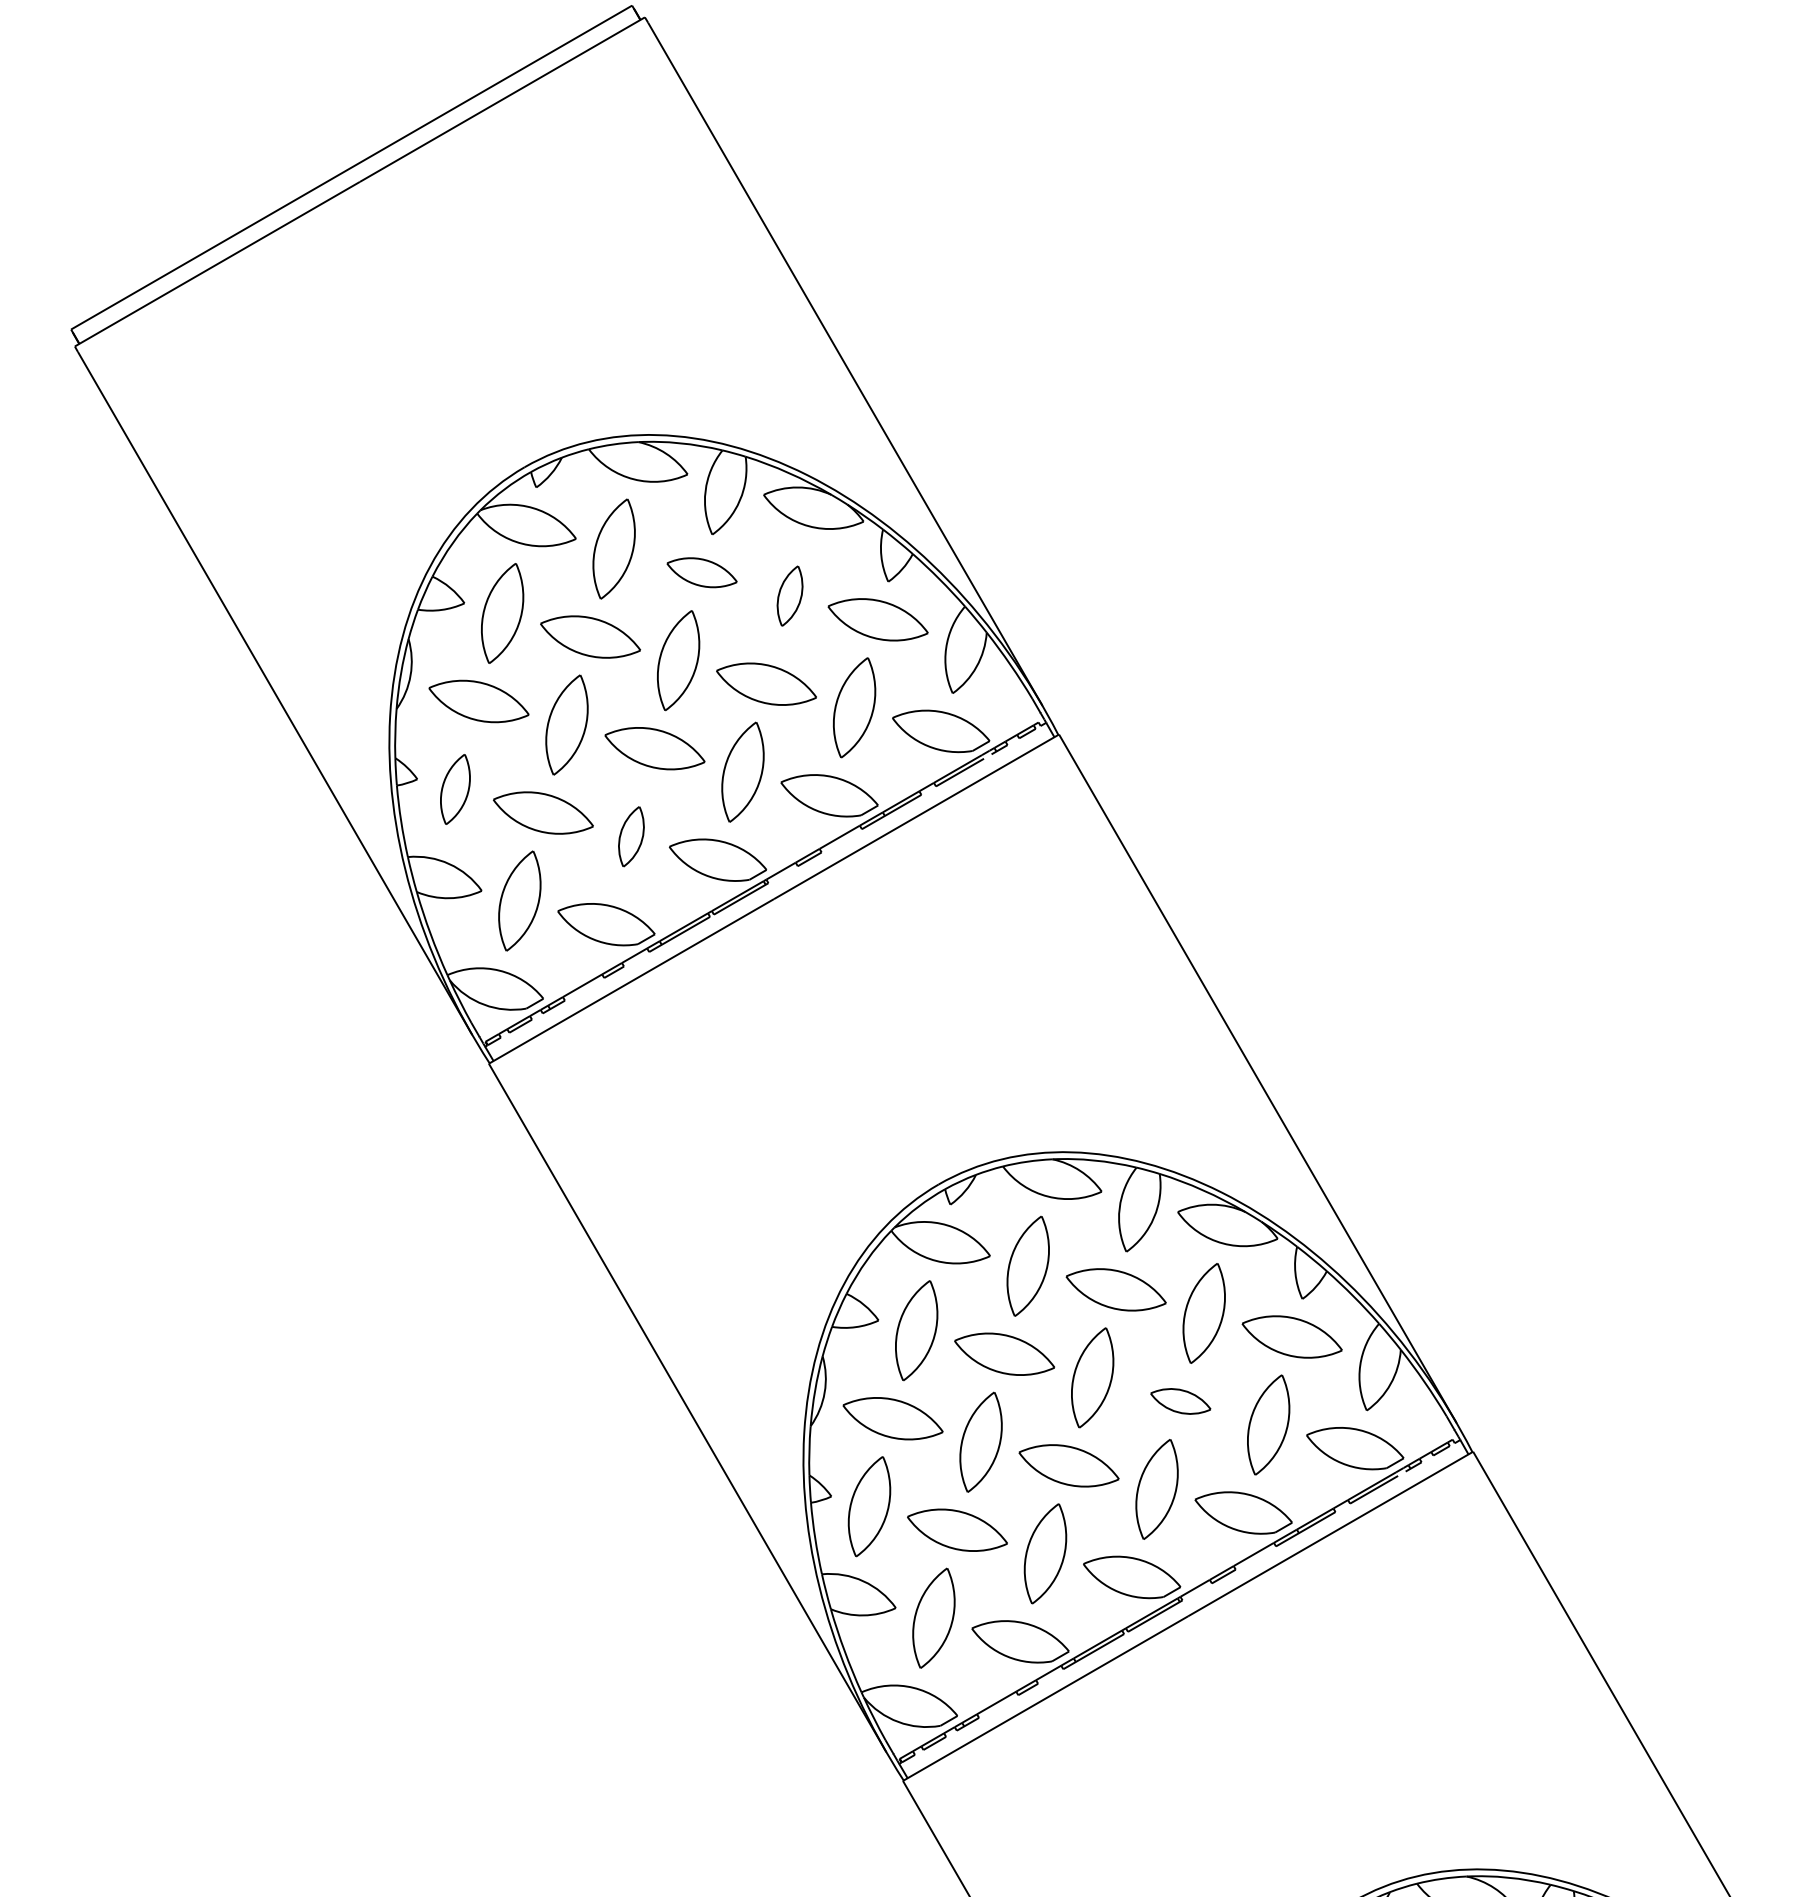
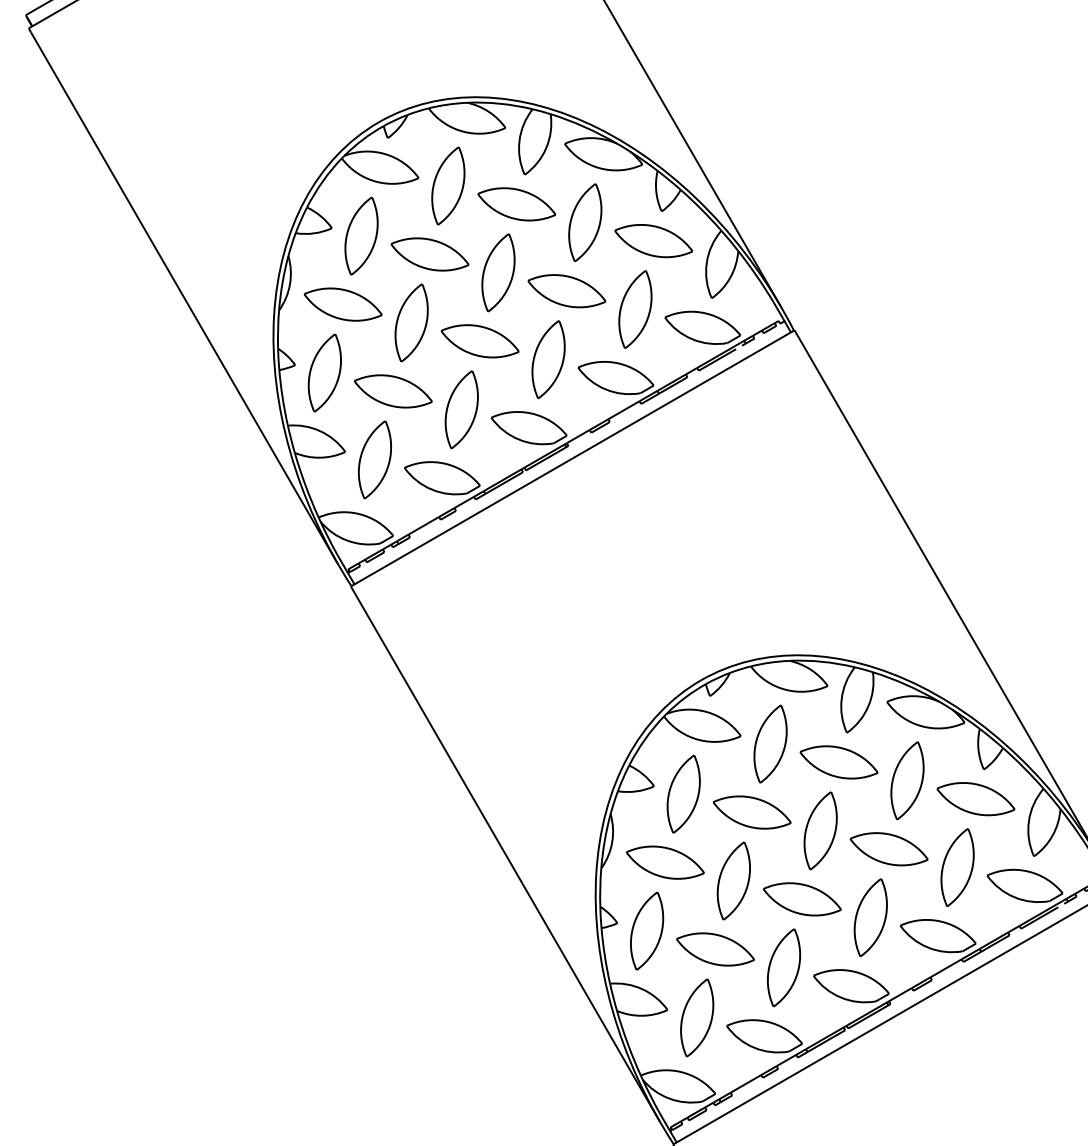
part: (701, 572) -> (516, 204), size x1.43
part: (789, 595) -> (584, 222), size x1.67
part: (455, 789) -> (324, 373), size x1.43
part: (631, 836) -> (461, 409), size x1.67
part: (1180, 1401) -> (889, 849), size x1.67

